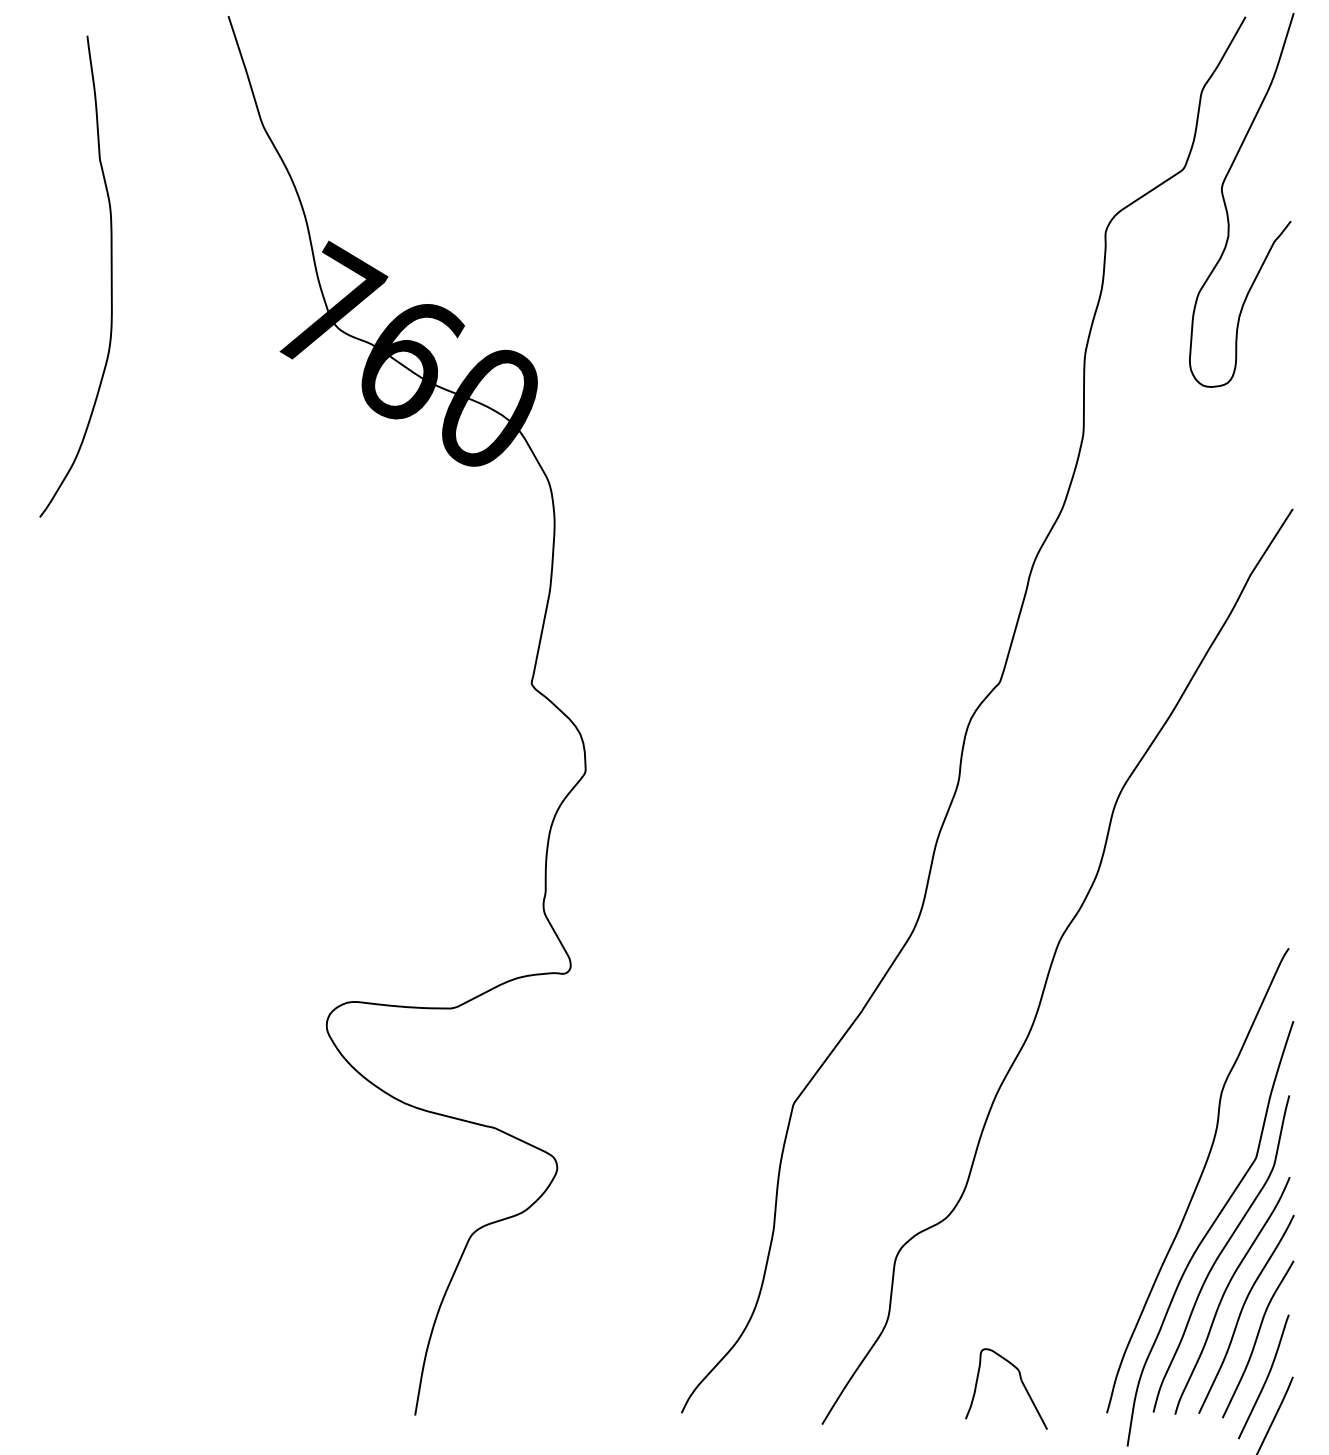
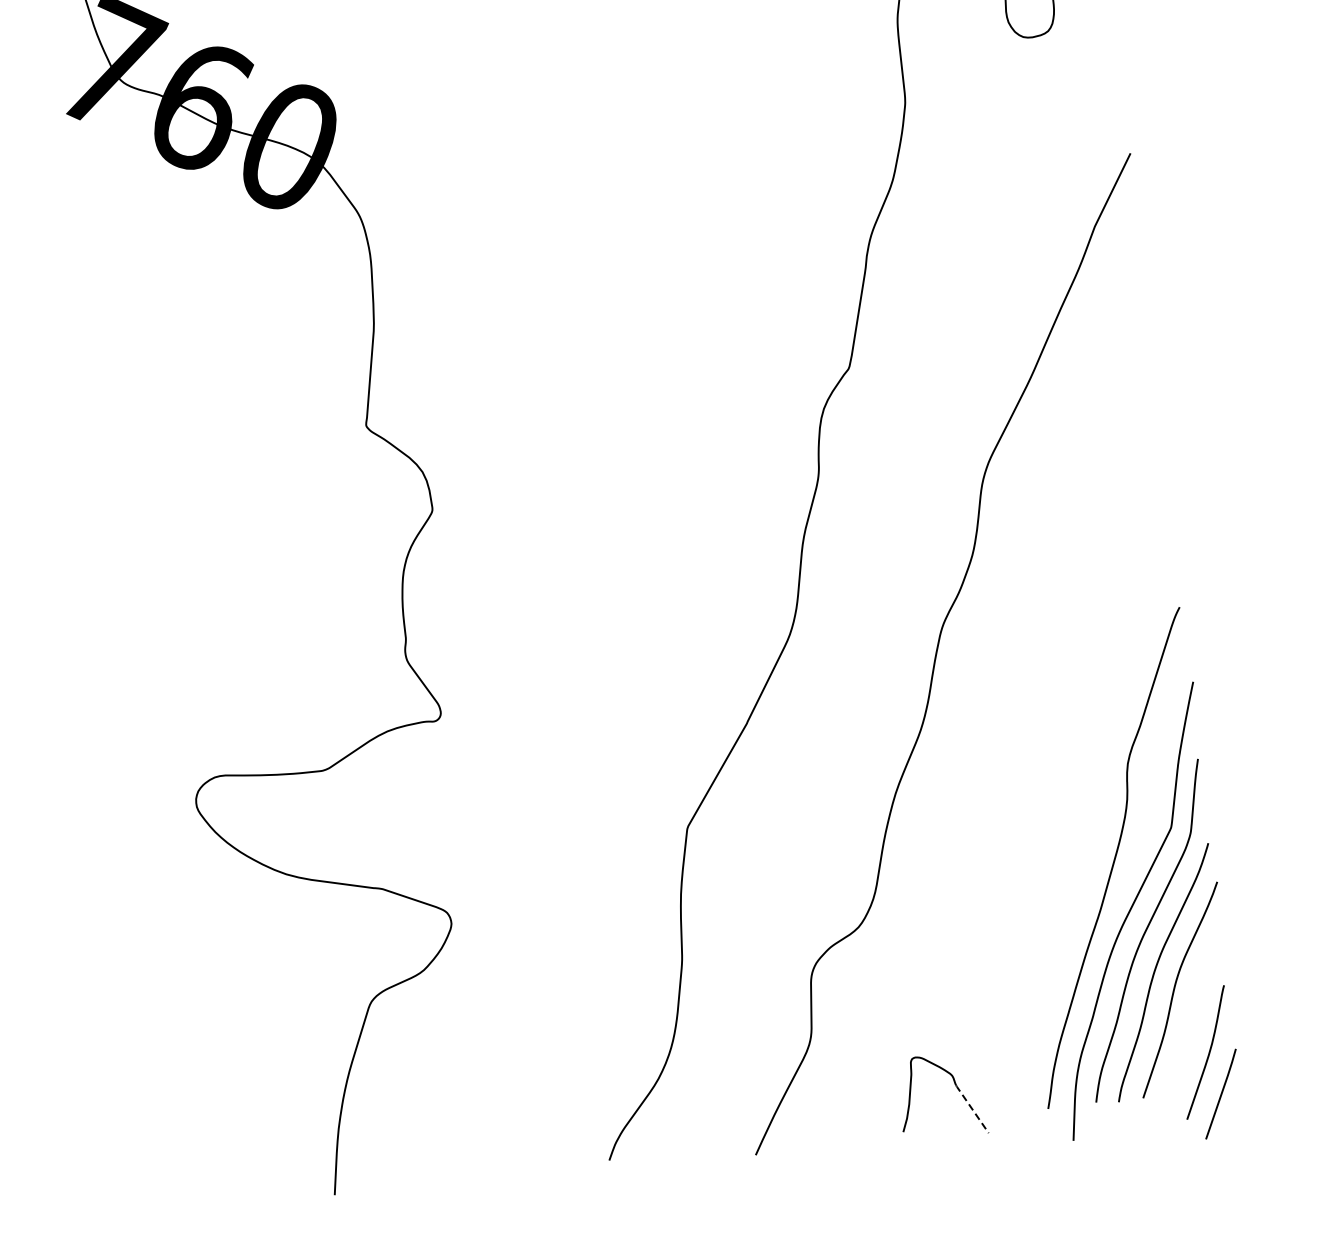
curve: (1257, 1339) -> (1194, 1014), removed
line: (1033, 1404) -> (971, 1108), solid -> dashed

